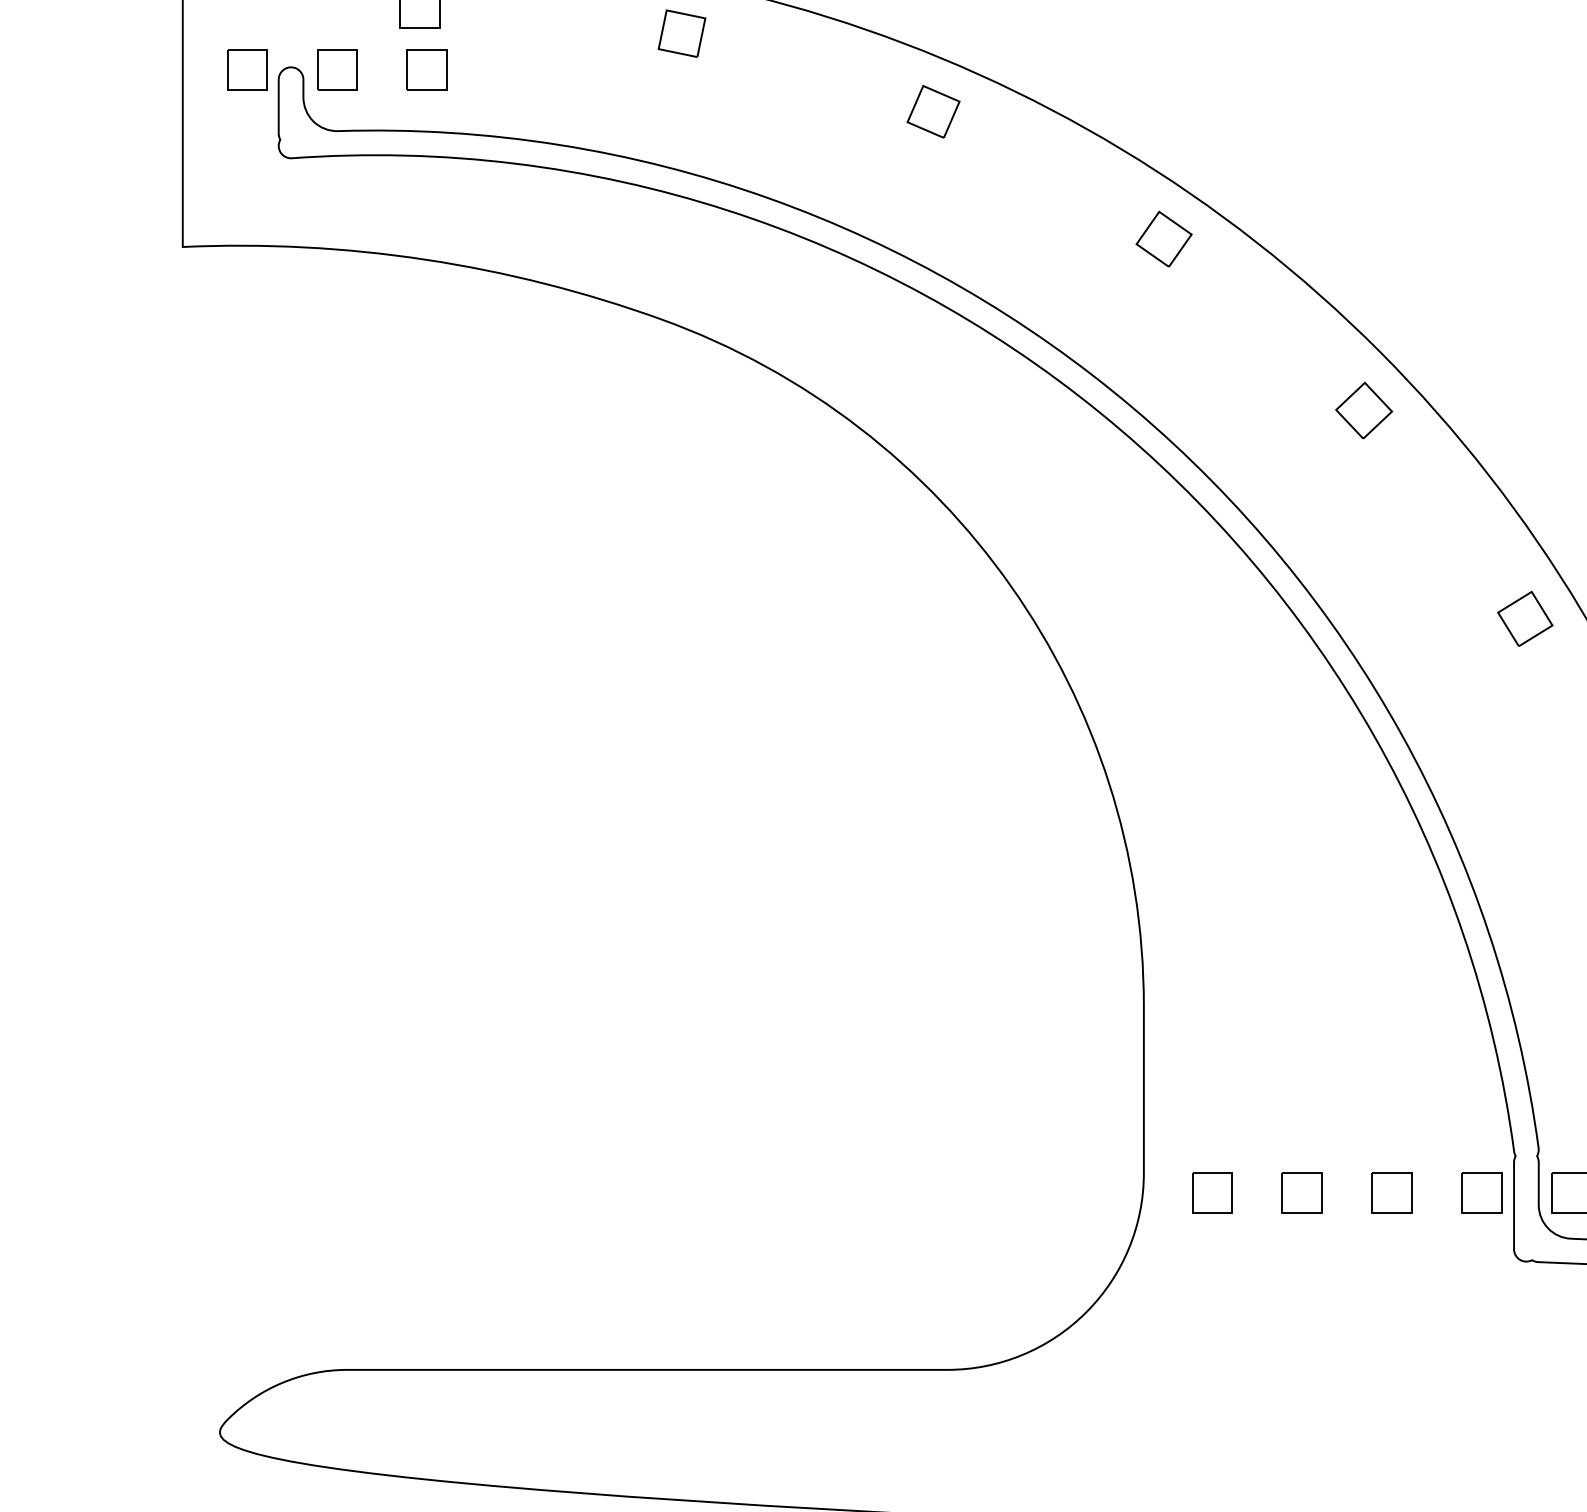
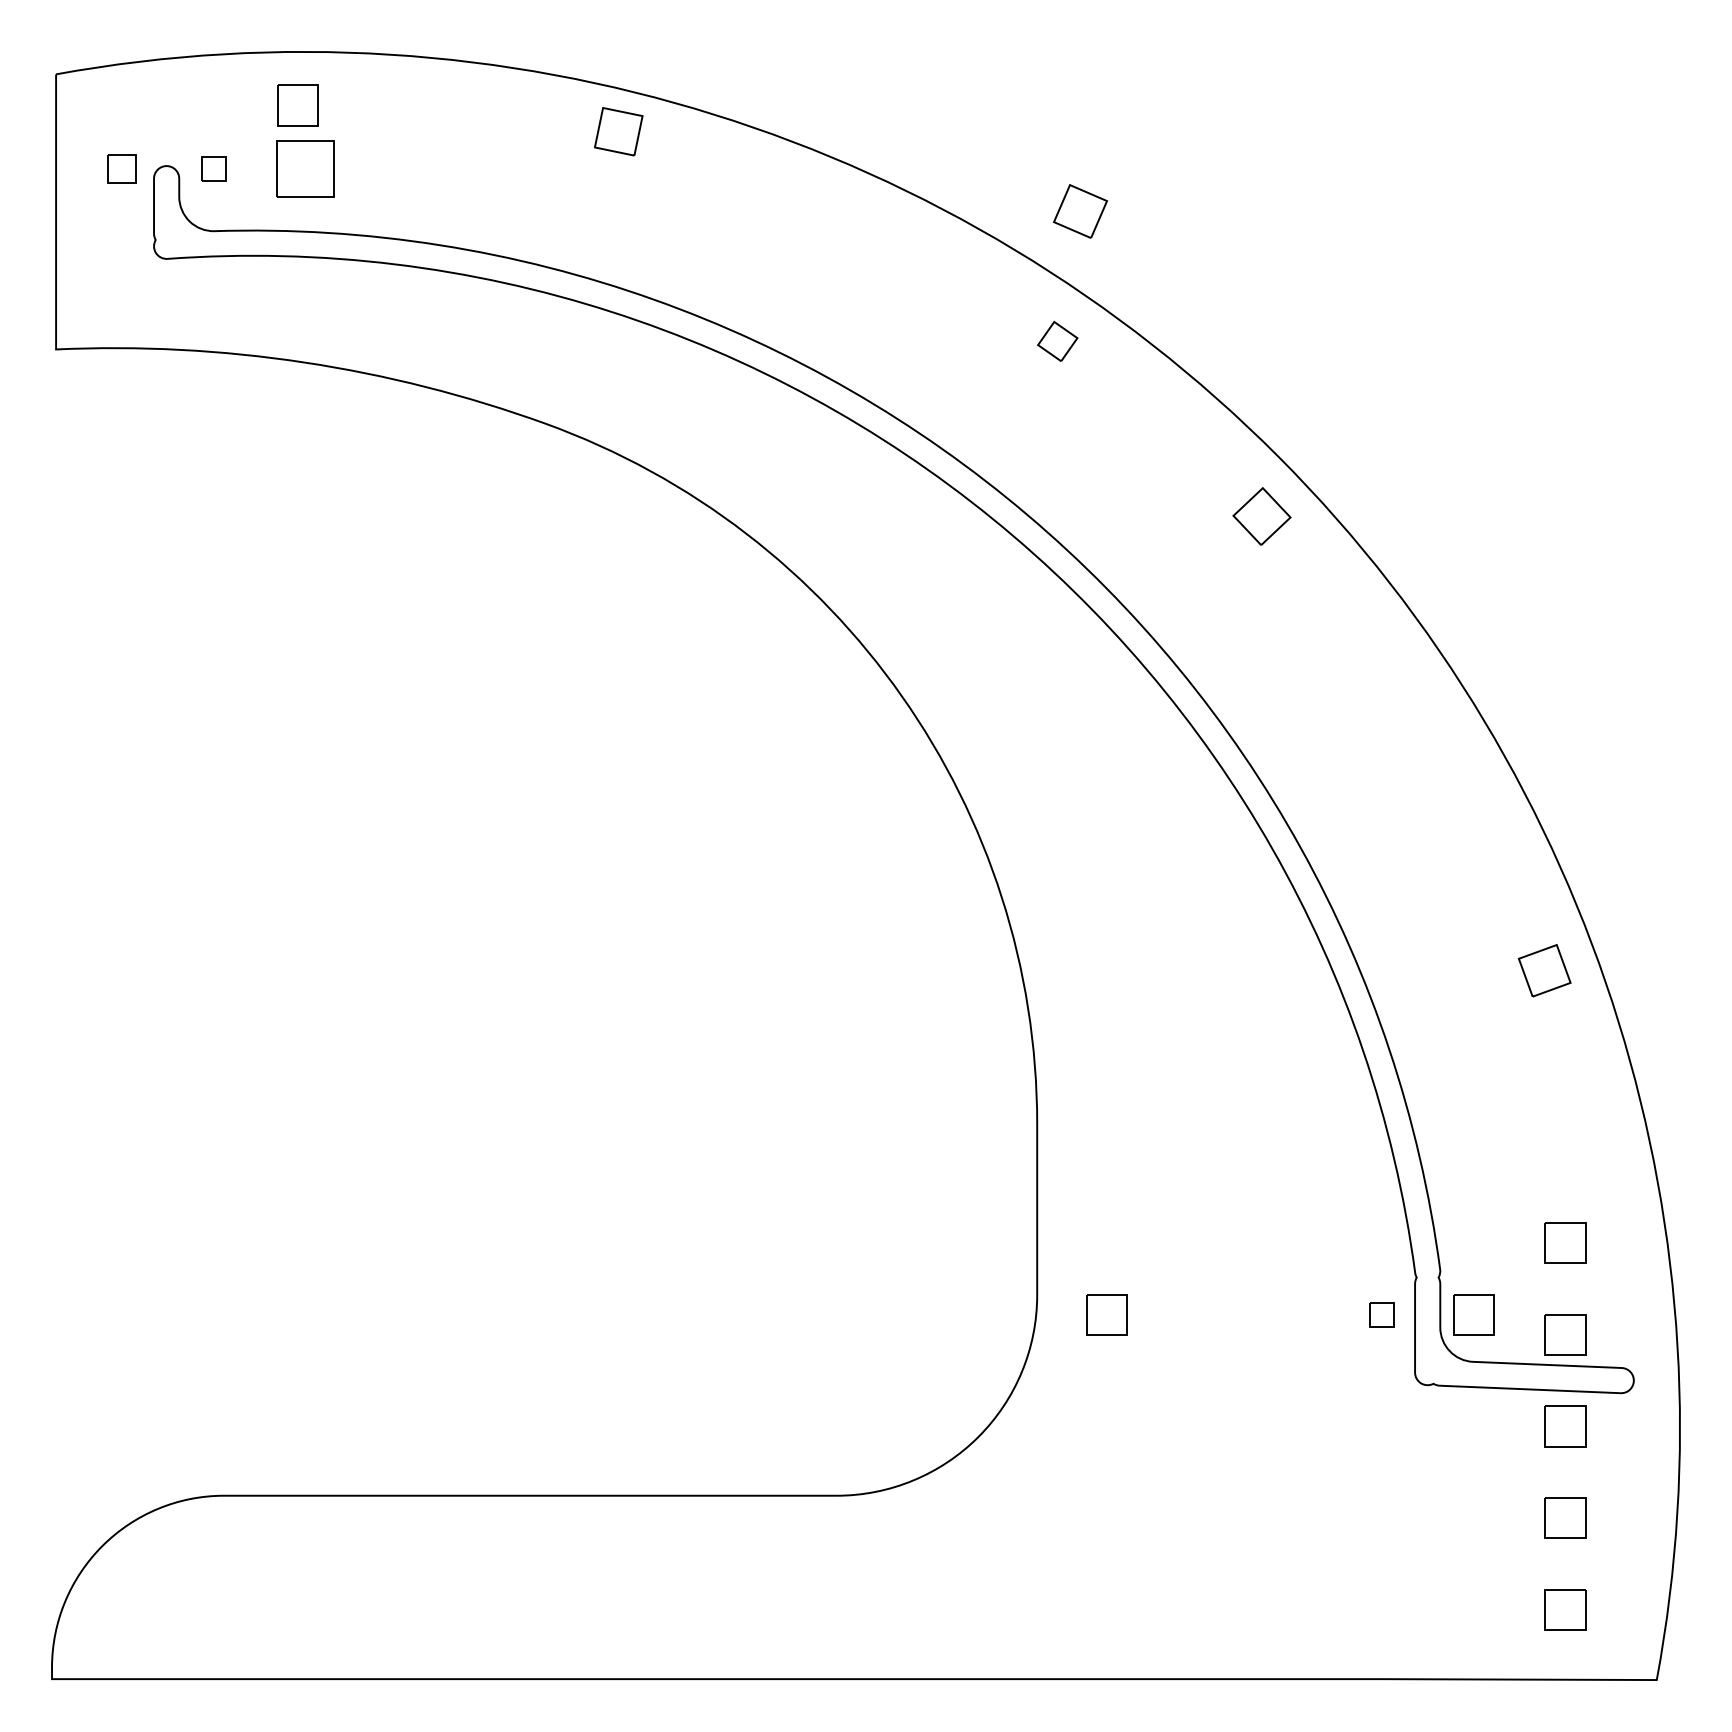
part: (681, 33) -> (618, 131), moved
part: (246, 69) -> (121, 168), size x0.7
part: (336, 69) -> (213, 168), size x0.6
part: (427, 69) -> (305, 168), size x1.4
part: (933, 111) -> (1080, 211), moved
part: (1163, 239) -> (1057, 341), size x0.7
part: (1525, 618) -> (1426, 728), removed
part: (1301, 1192) -> (1198, 1314), removed
part: (1392, 1192) -> (1290, 1314), removed
part: (1481, 1192) -> (1381, 1314), size x0.6

